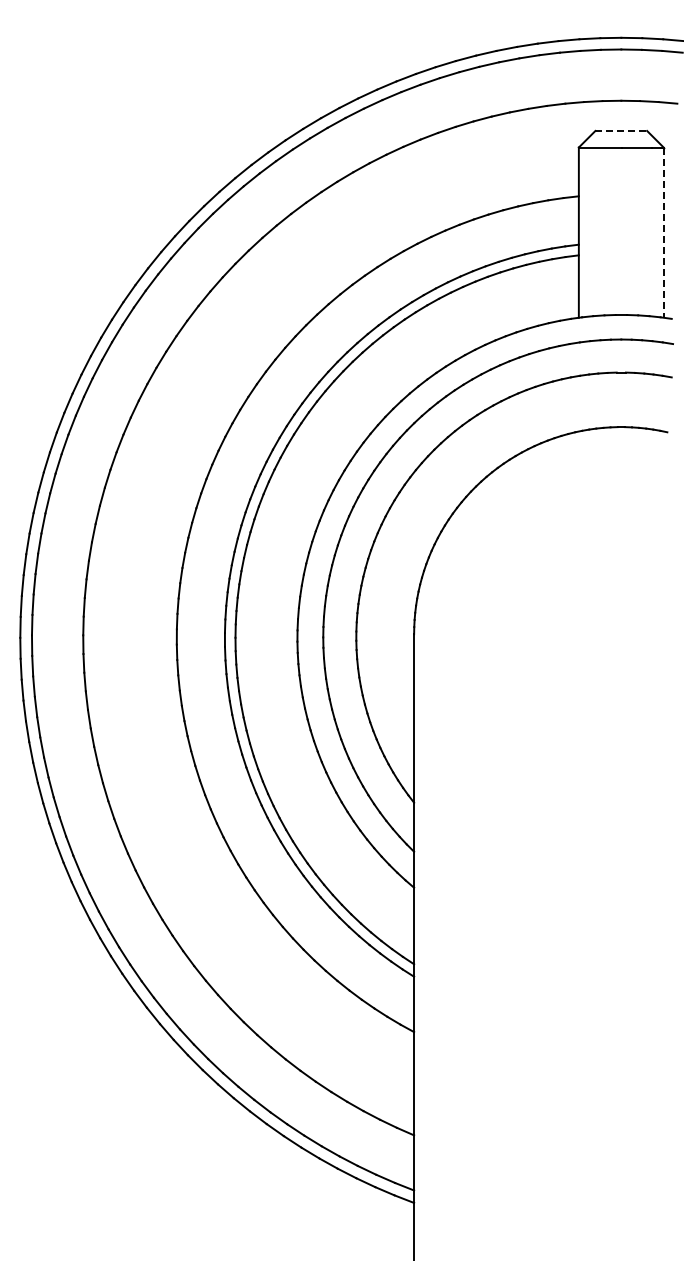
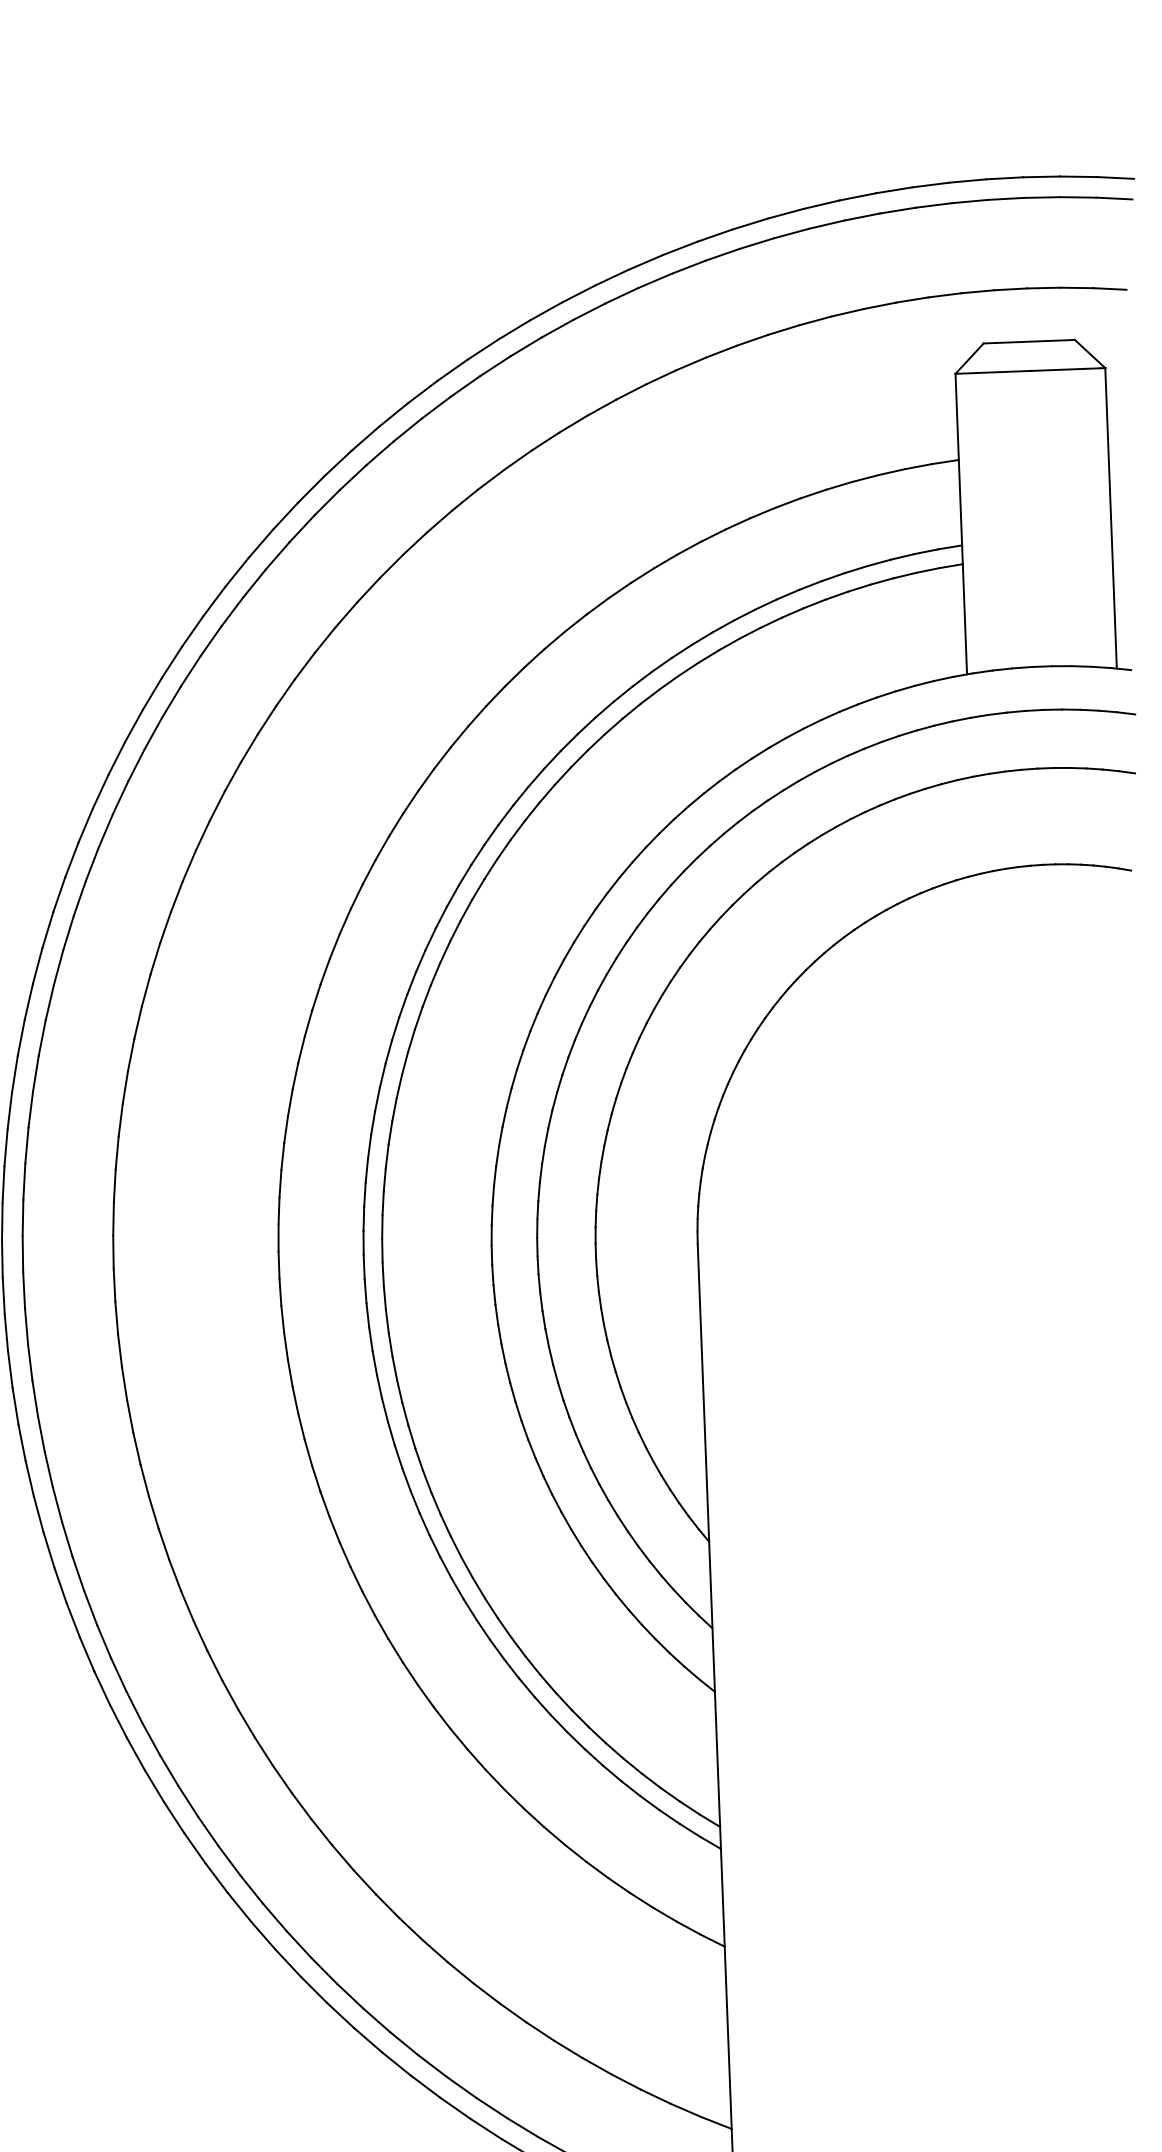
line: (621, 130) -> (1029, 340), dashed -> solid
line: (663, 233) -> (1110, 519), dashed -> solid

